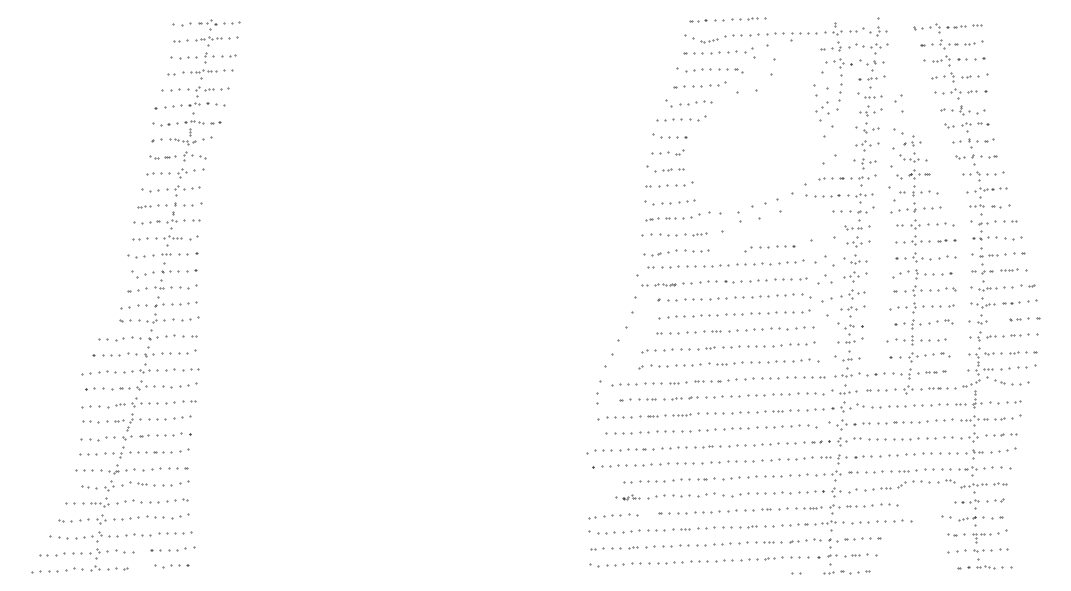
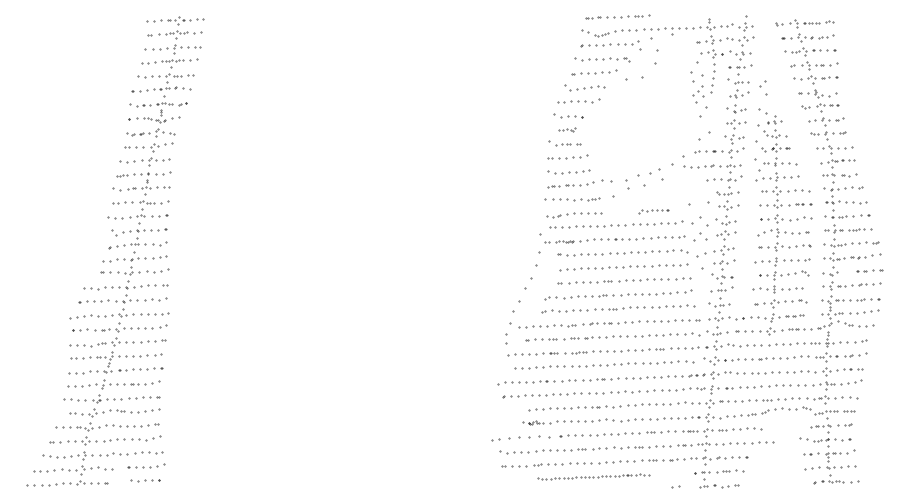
part: (667, 152) -> (566, 129), size x0.6
part: (769, 248) -> (653, 211), size x0.7
part: (613, 516) -> (520, 438), size x1.4
part: (699, 561) -> (593, 476), size x0.6

